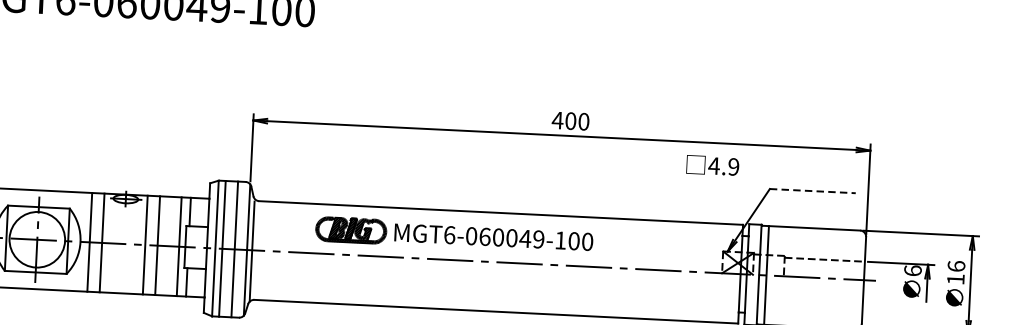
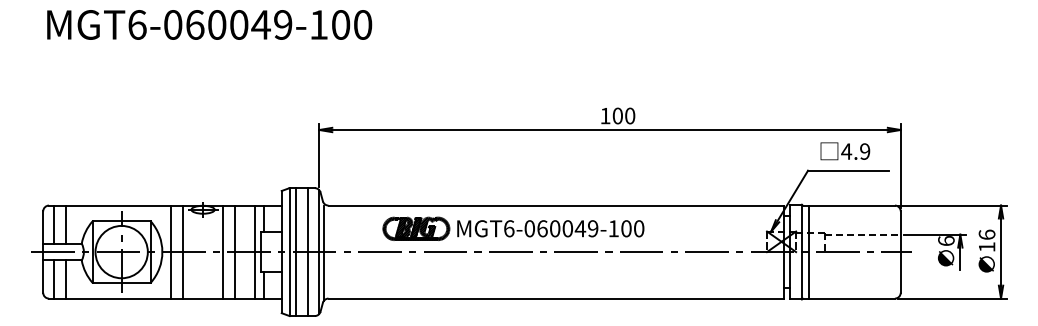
text: (557, 121) -> (605, 116), 400 -> 100
text: (712, 165) -> (845, 151), moved
line: (813, 190) -> (849, 170), dashed -> solid

